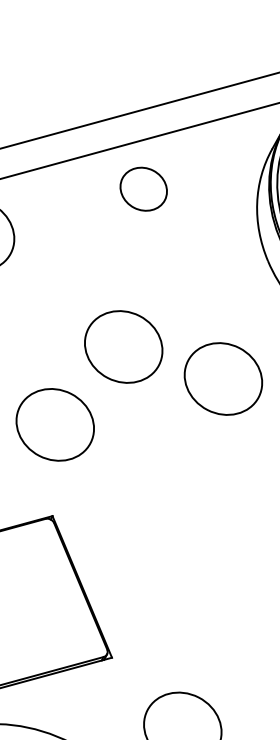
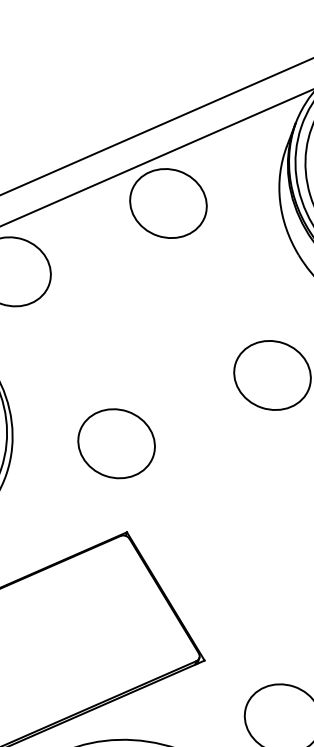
part: (143, 189) -> (168, 203), size x1.67
part: (123, 346) -> (171, 358), removed

